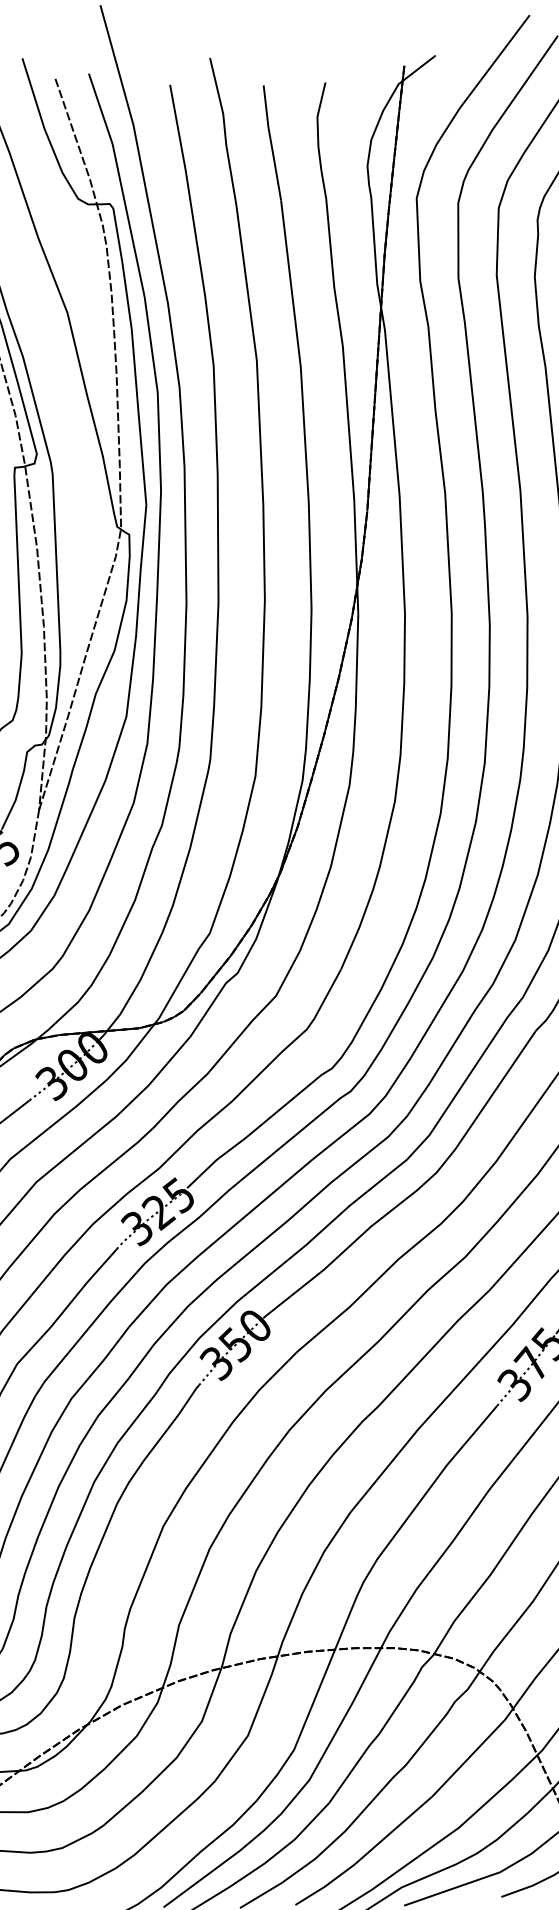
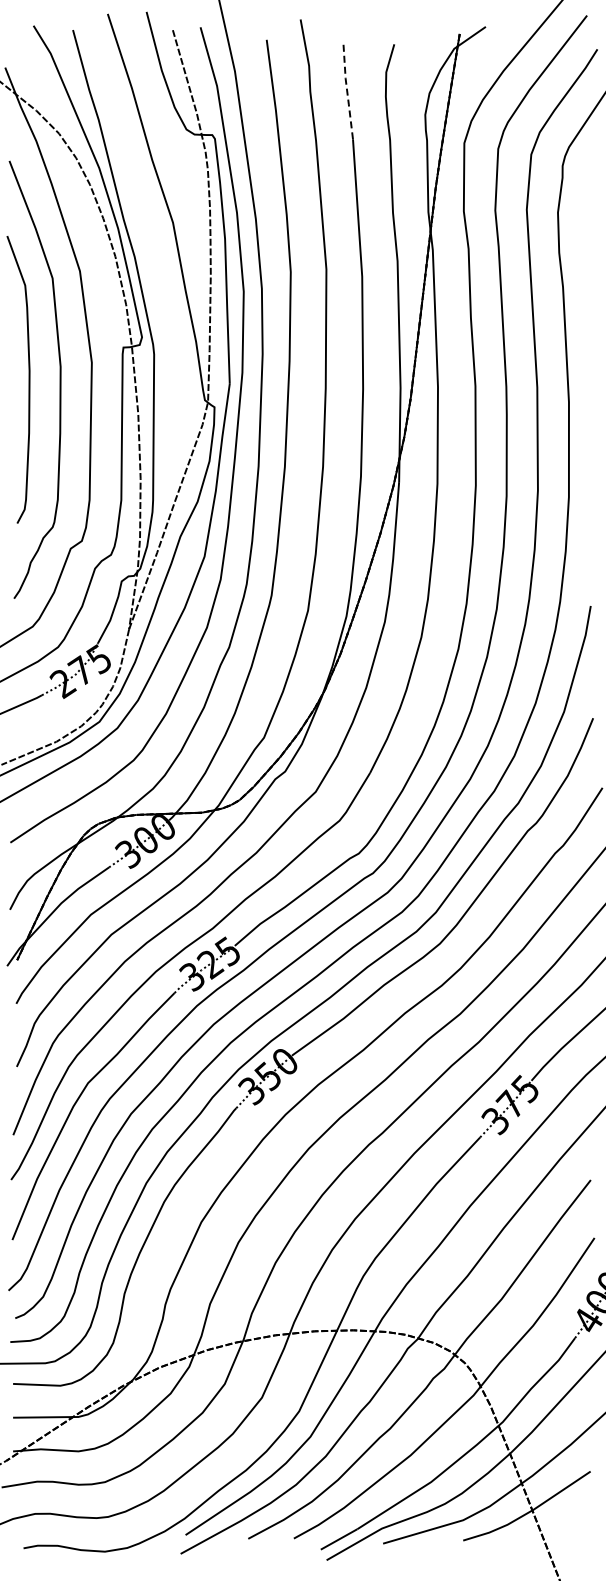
line: (271, 142) -> (347, 91), solid -> dashed

